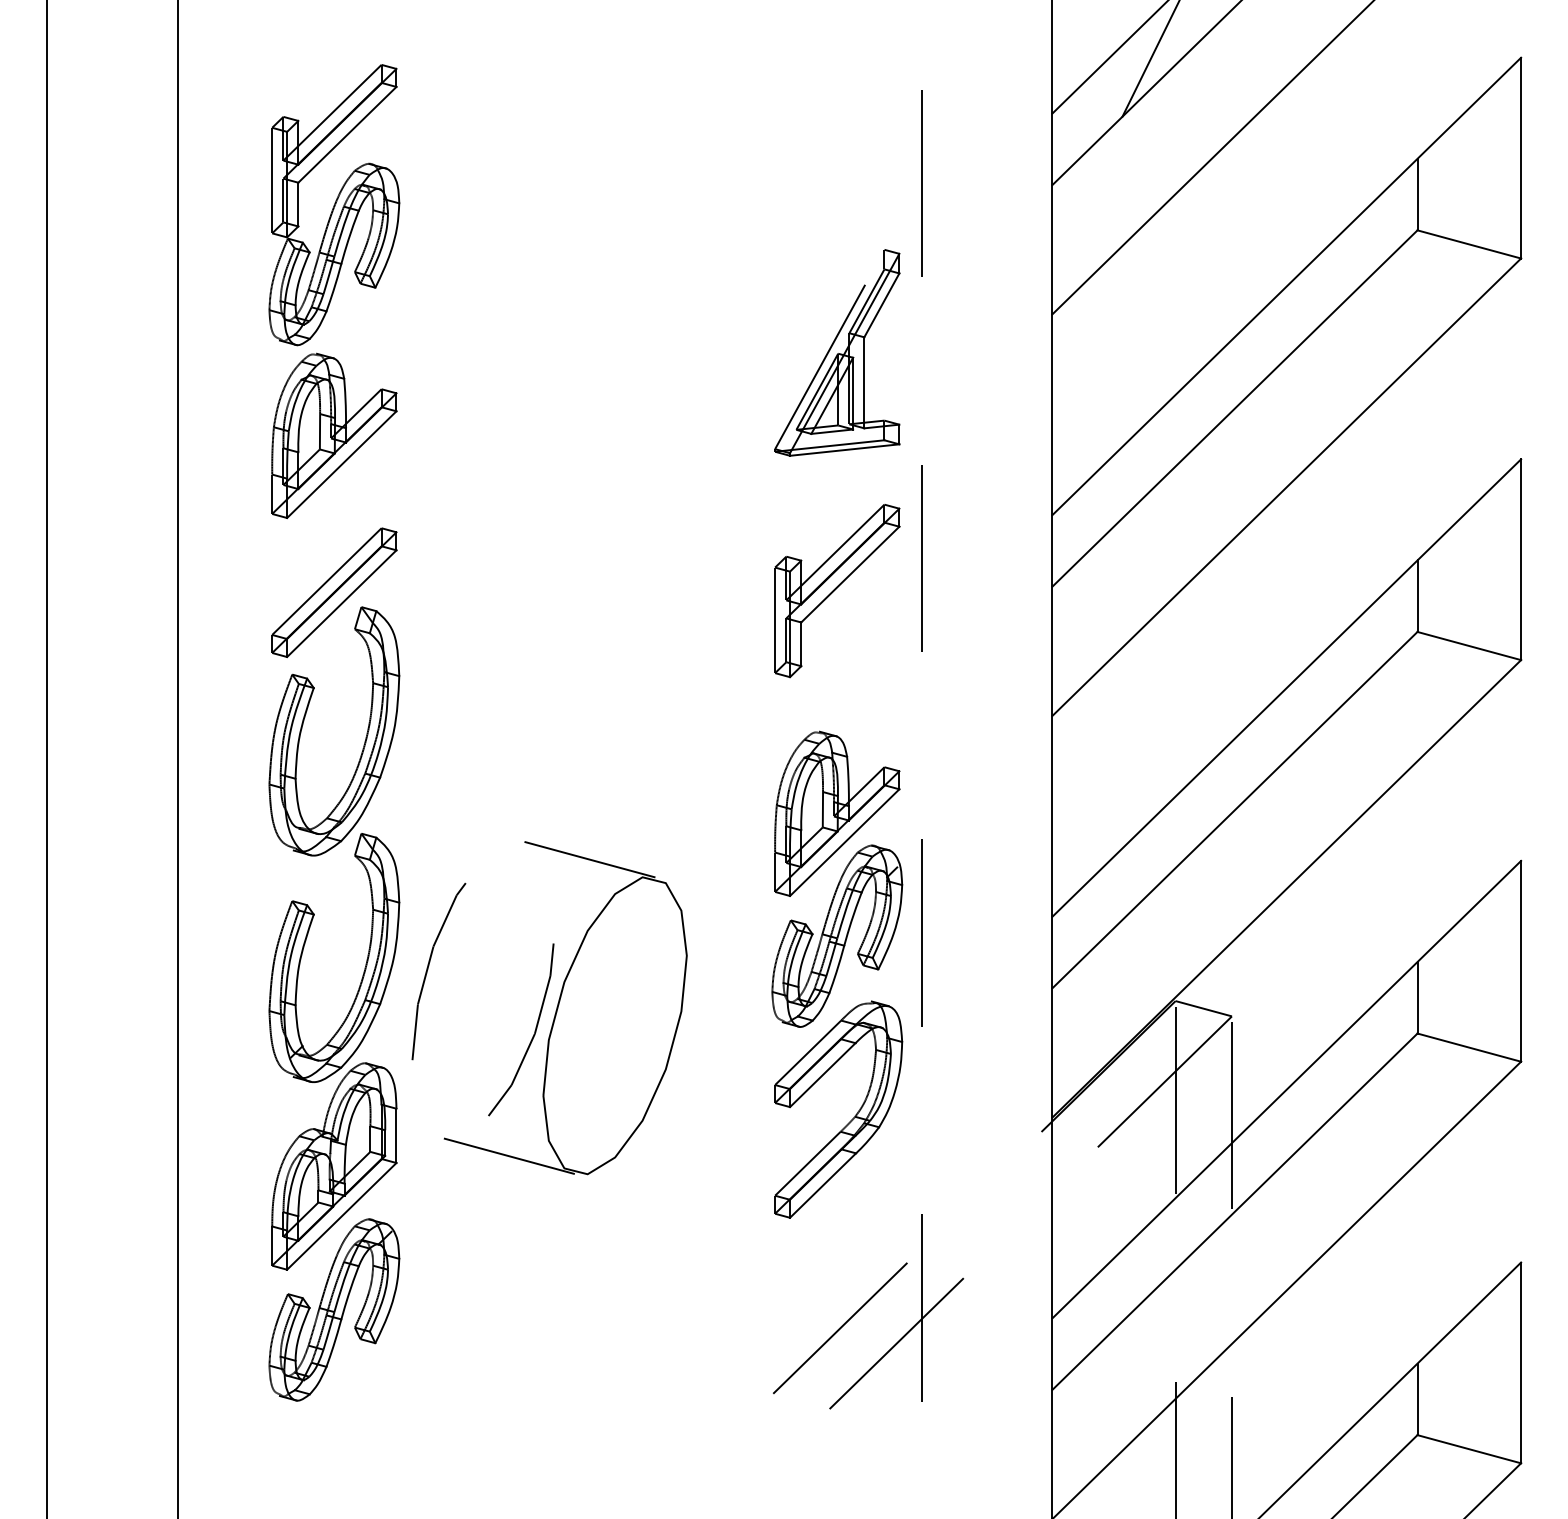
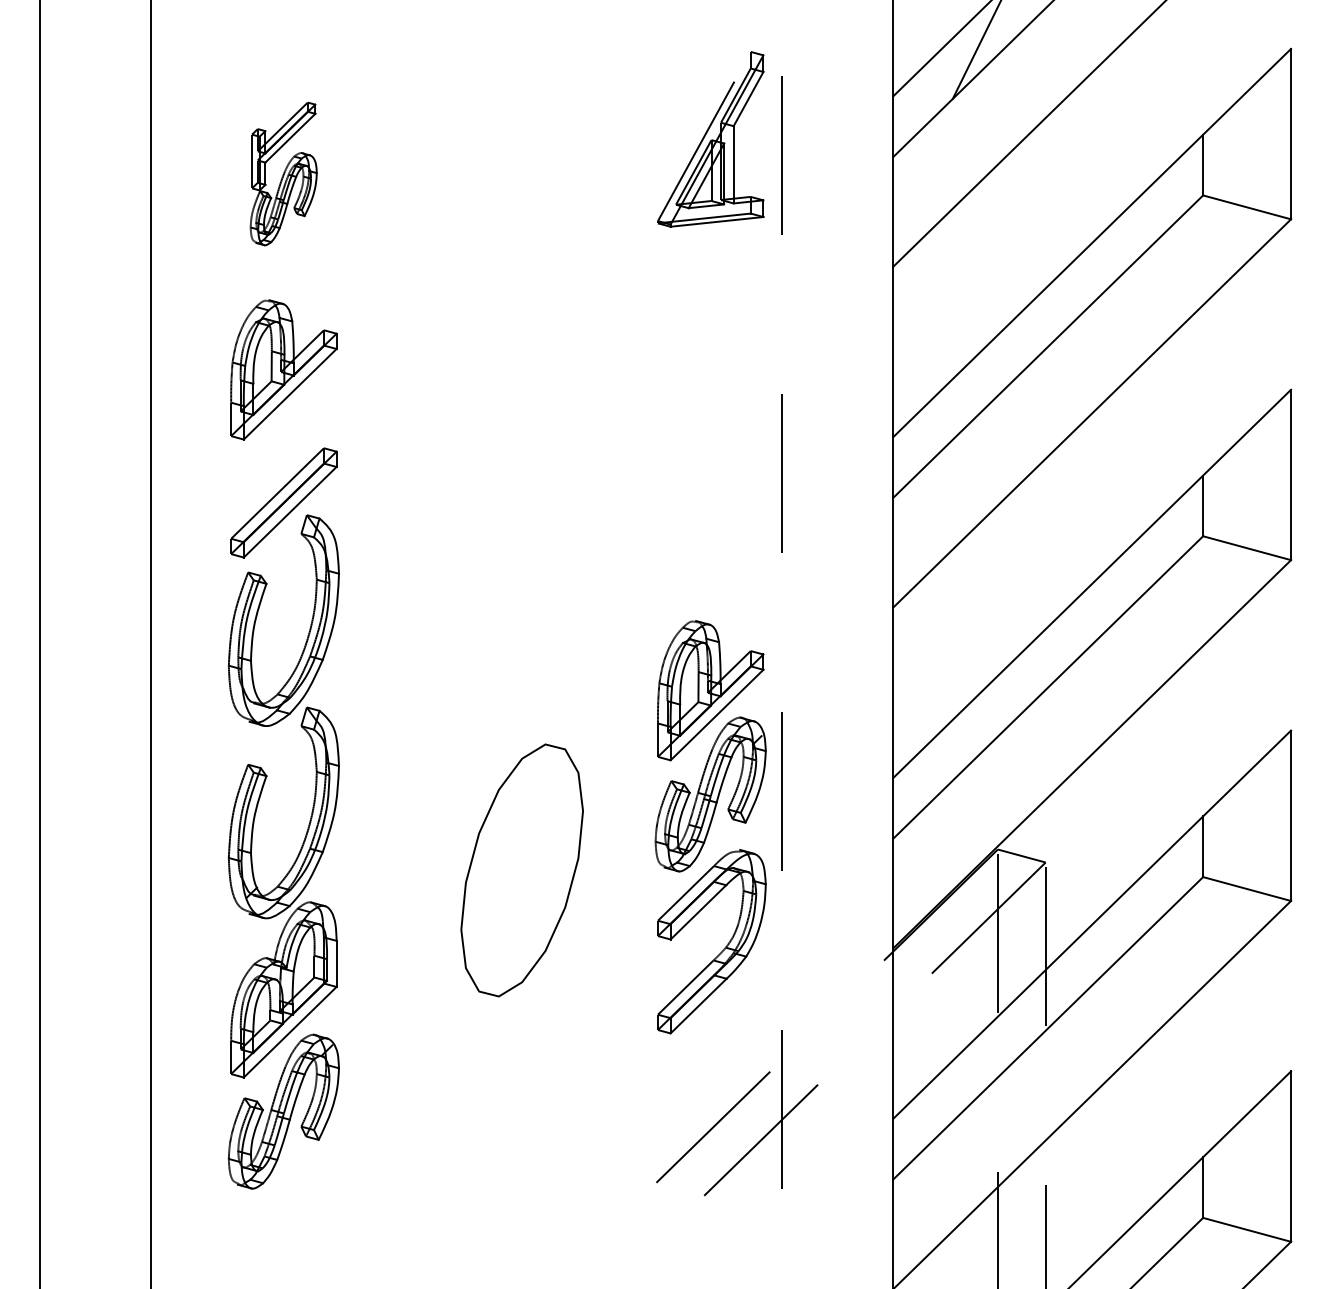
part: (333, 204) -> (283, 173), size x0.6
part: (837, 352) -> (710, 139), moved
part: (837, 591) -> (710, 501), removed
line: (589, 859) -> (500, 729), removed
part: (537, 1017) -> (456, 863), removed
line: (508, 1156) -> (431, 981), removed

